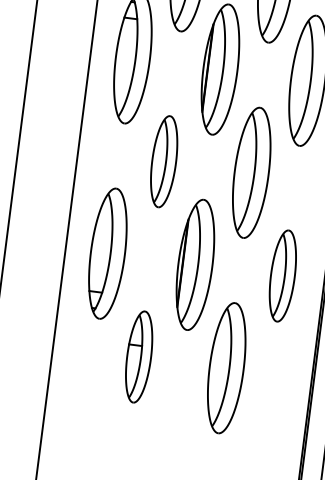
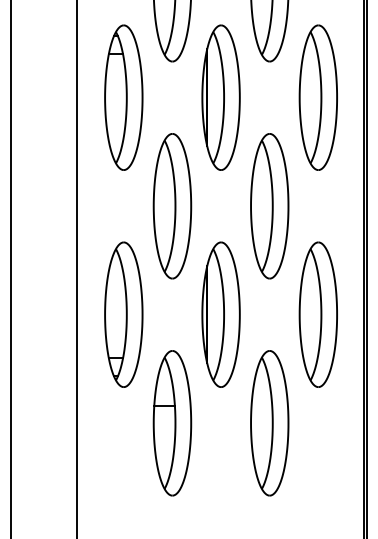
part: (164, 161) -> (172, 206), size x1.43
part: (282, 275) -> (317, 314), size x1.43
part: (139, 357) -> (172, 423), size x1.43

